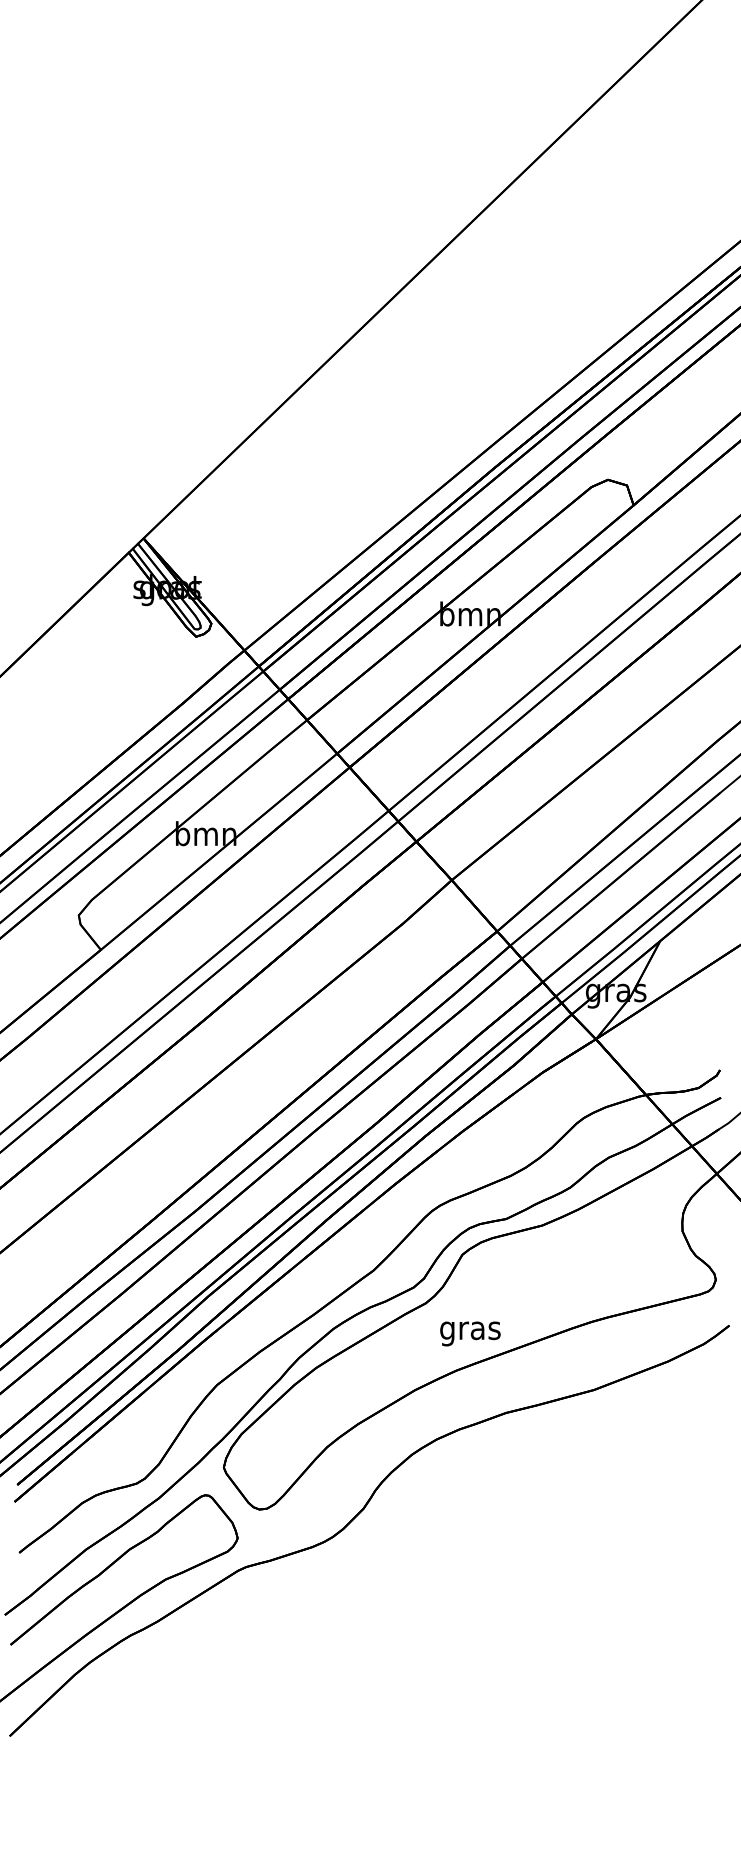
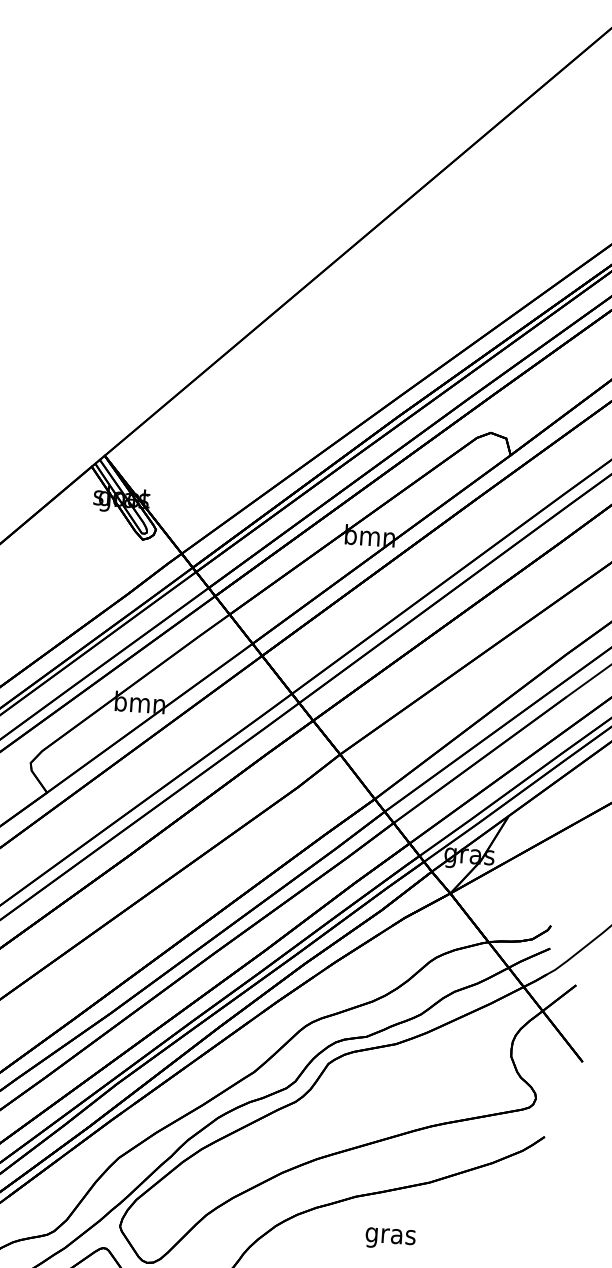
text: (470, 1333) -> (390, 1238), moved

